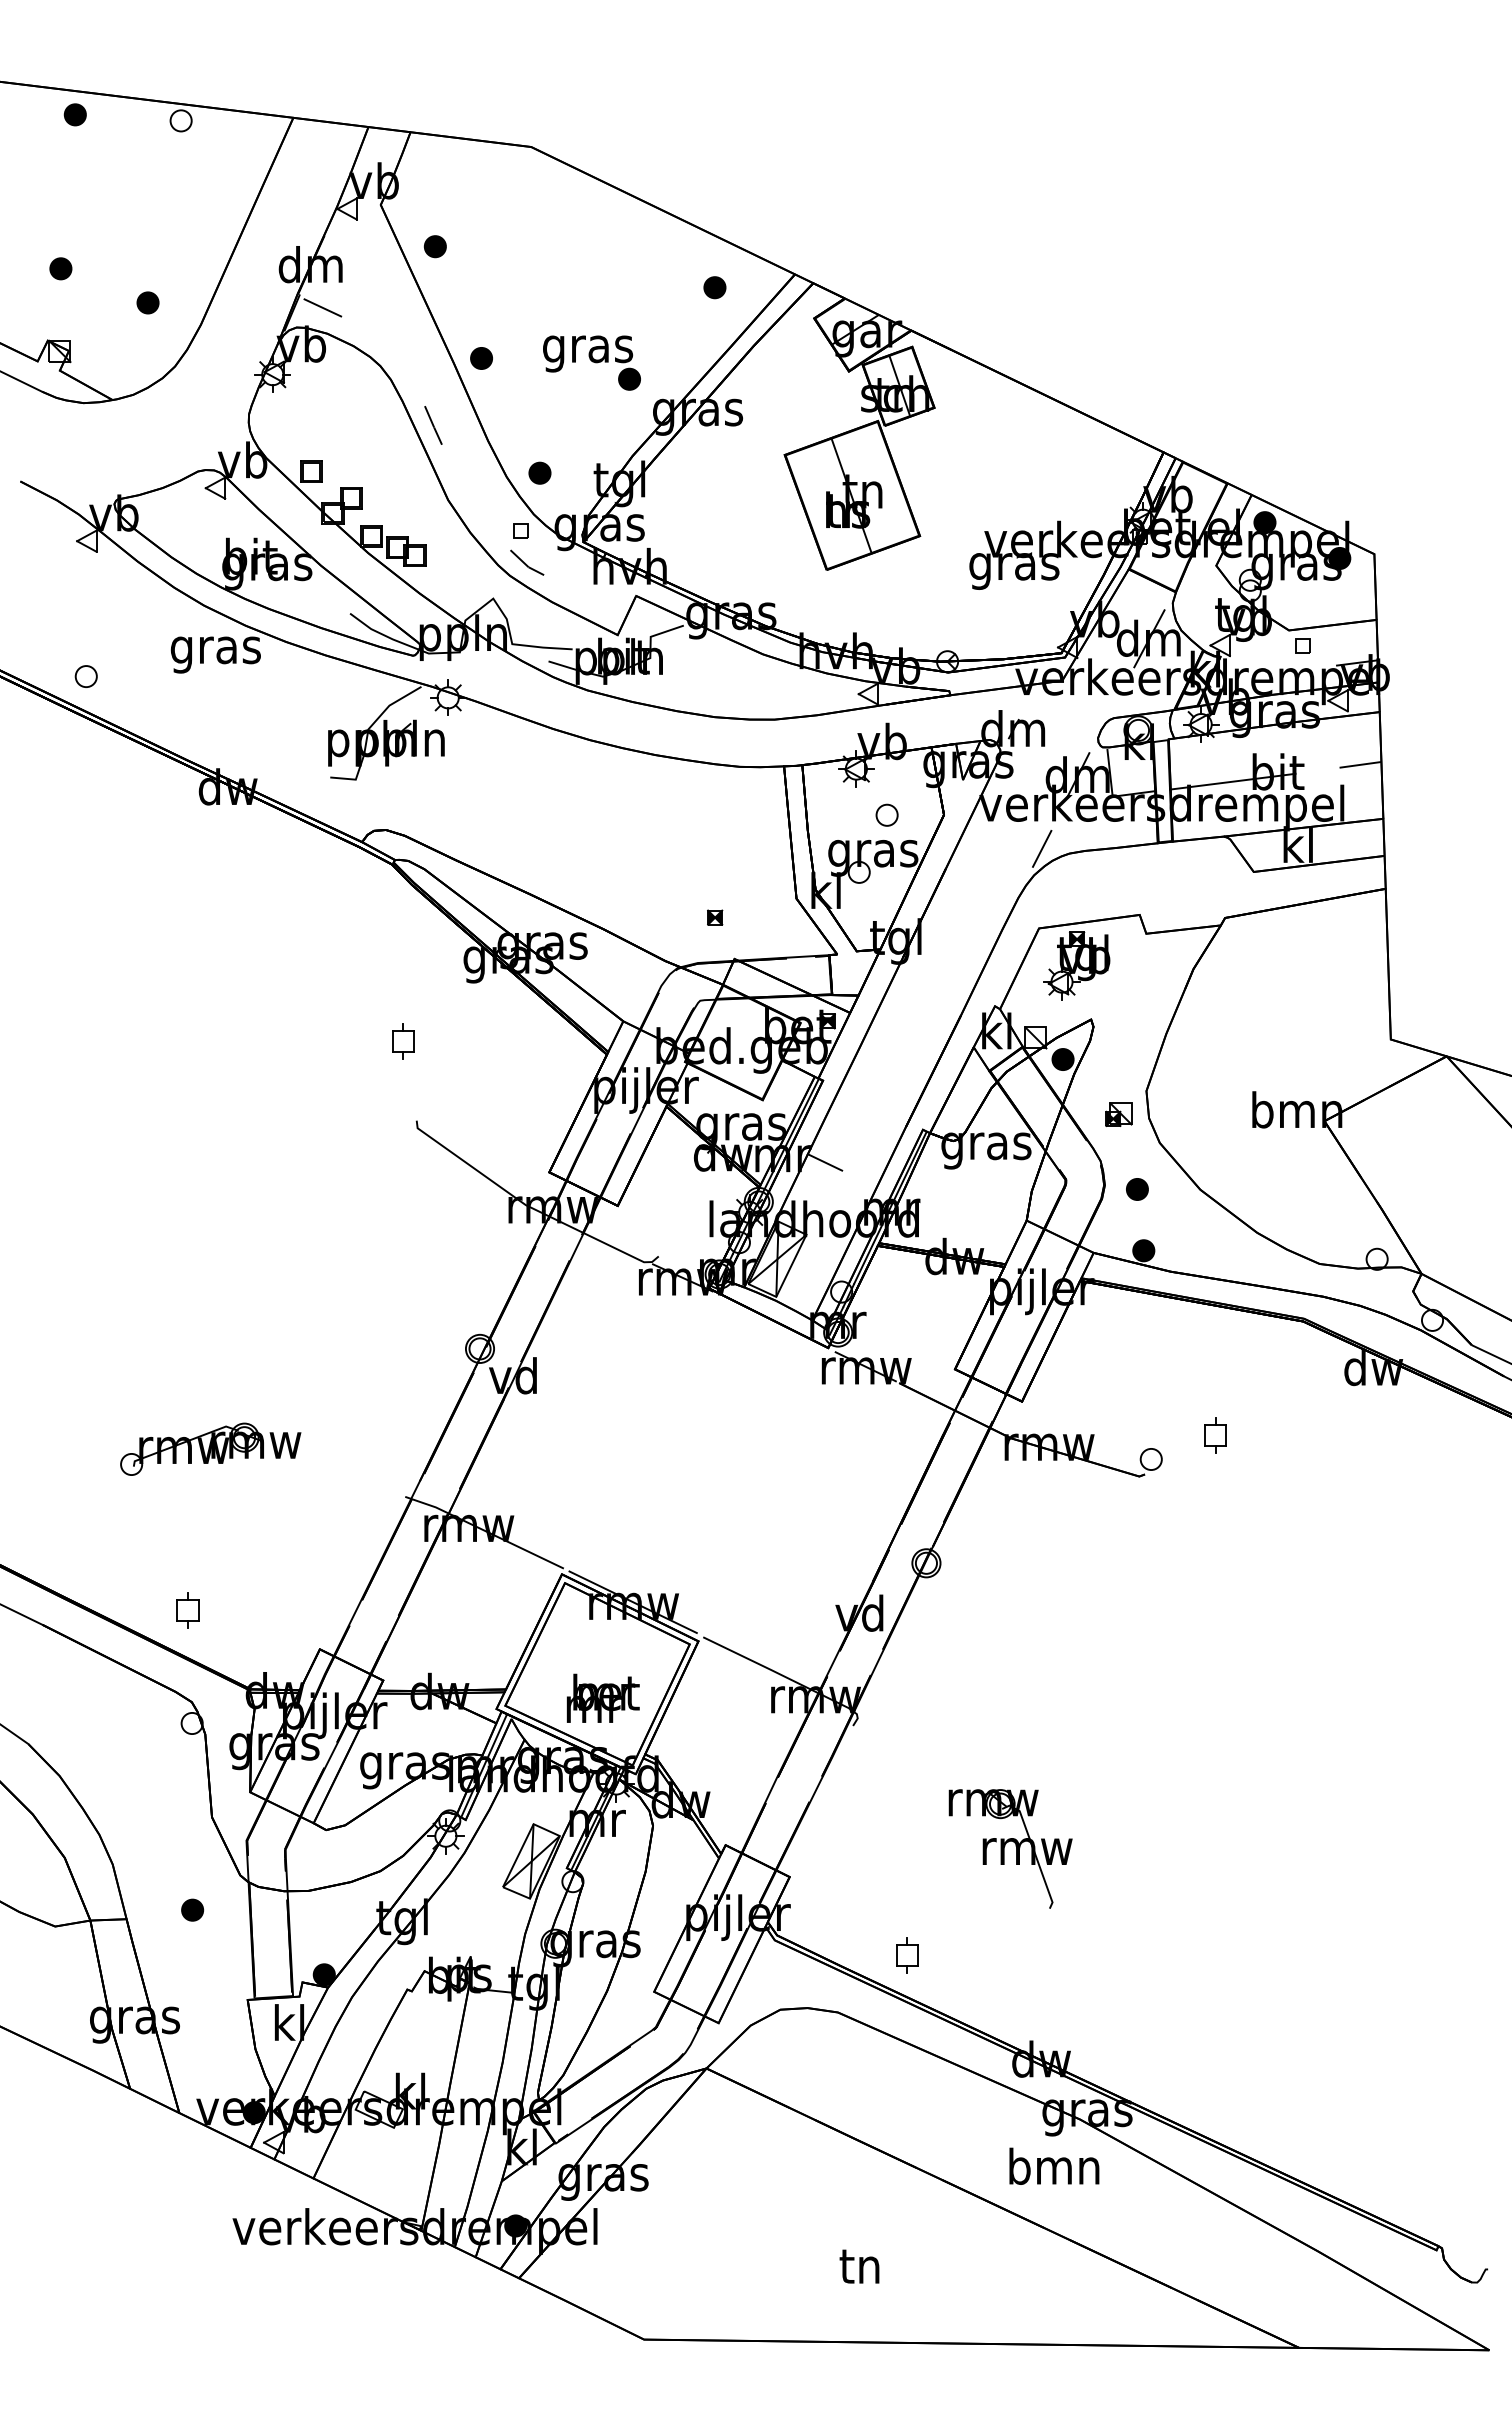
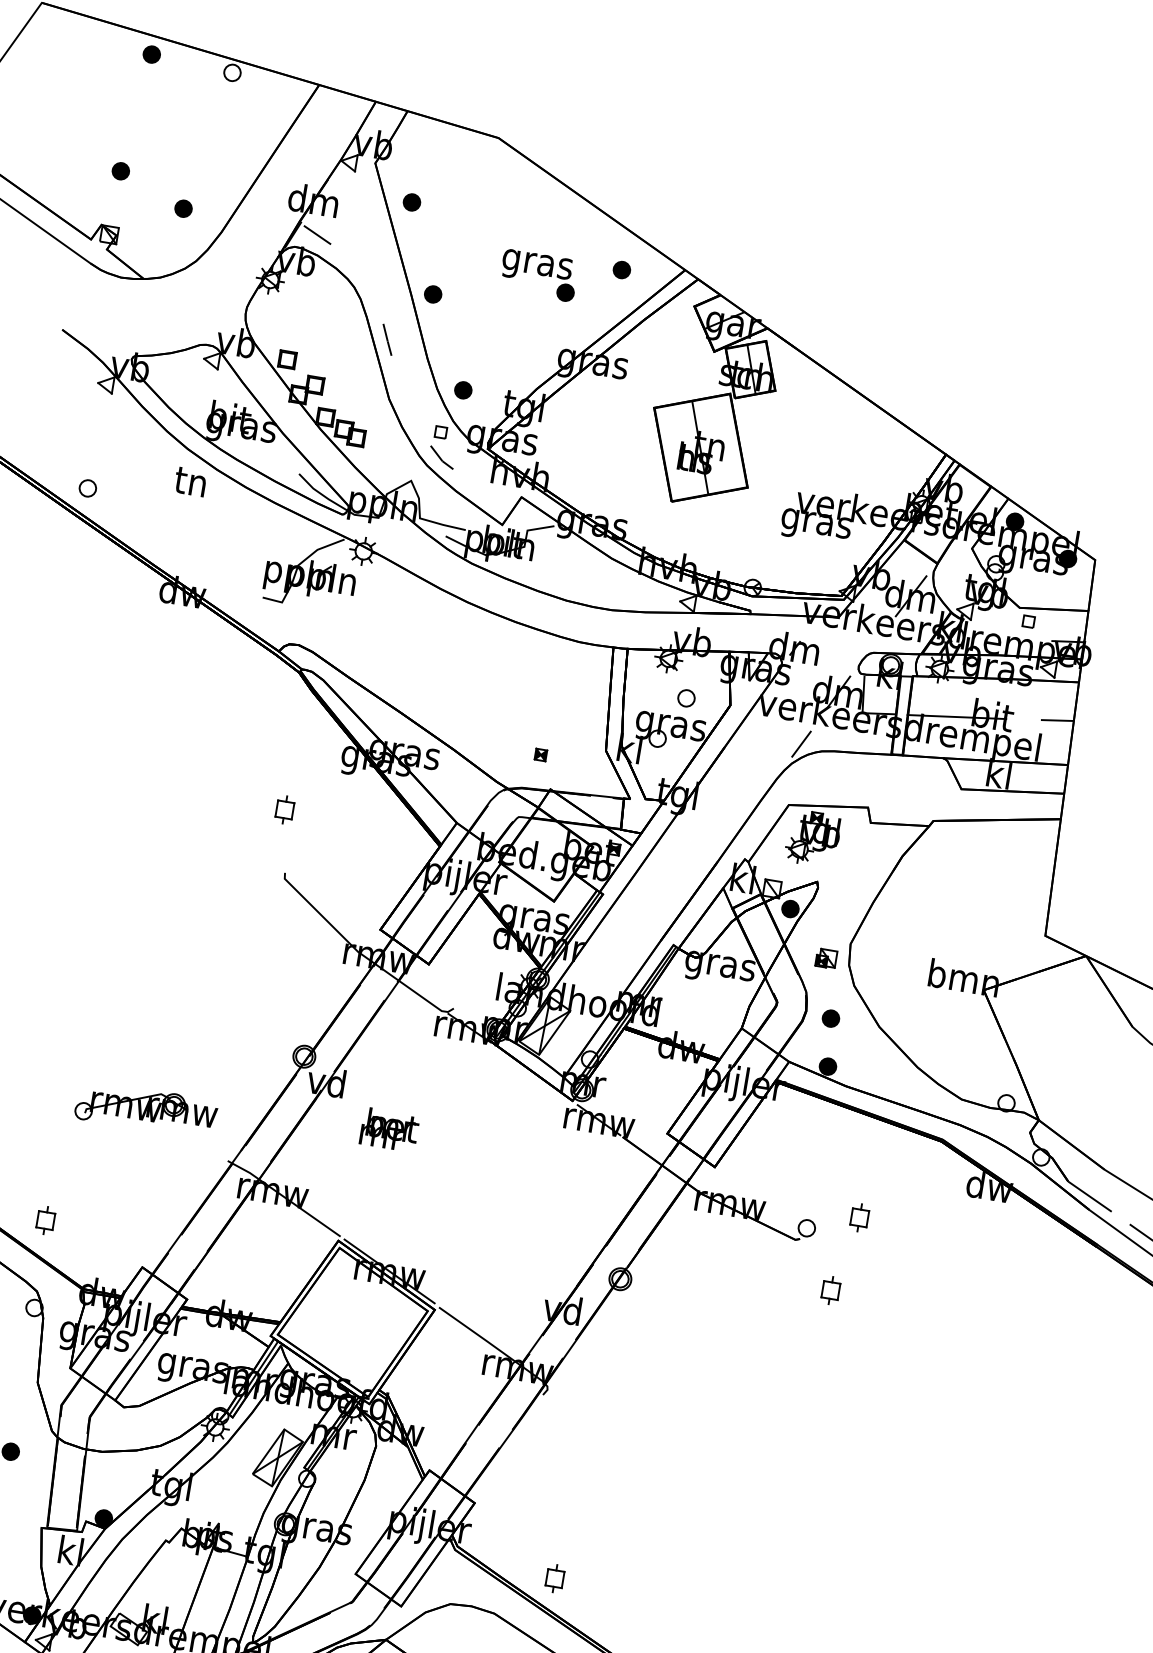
part: (591, 362) -> (538, 274), moved
text: (215, 651) -> (190, 485), gras -> tn
line: (824, 1162) -> (593, 957), removed
part: (210, 1448) -> (146, 1109), moved
part: (1194, 1533) -> (830, 1290), added
text: (602, 1697) -> (389, 1129), moved
part: (1010, 1848) -> (648, 1509), removed

